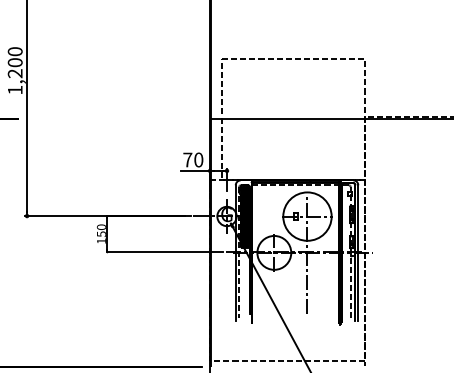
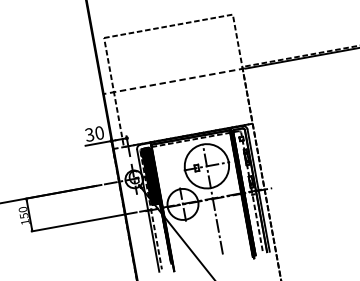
line: (289, 118) -> (174, 80), solid -> dashed
text: (187, 159) -> (89, 134), 70 -> 30

